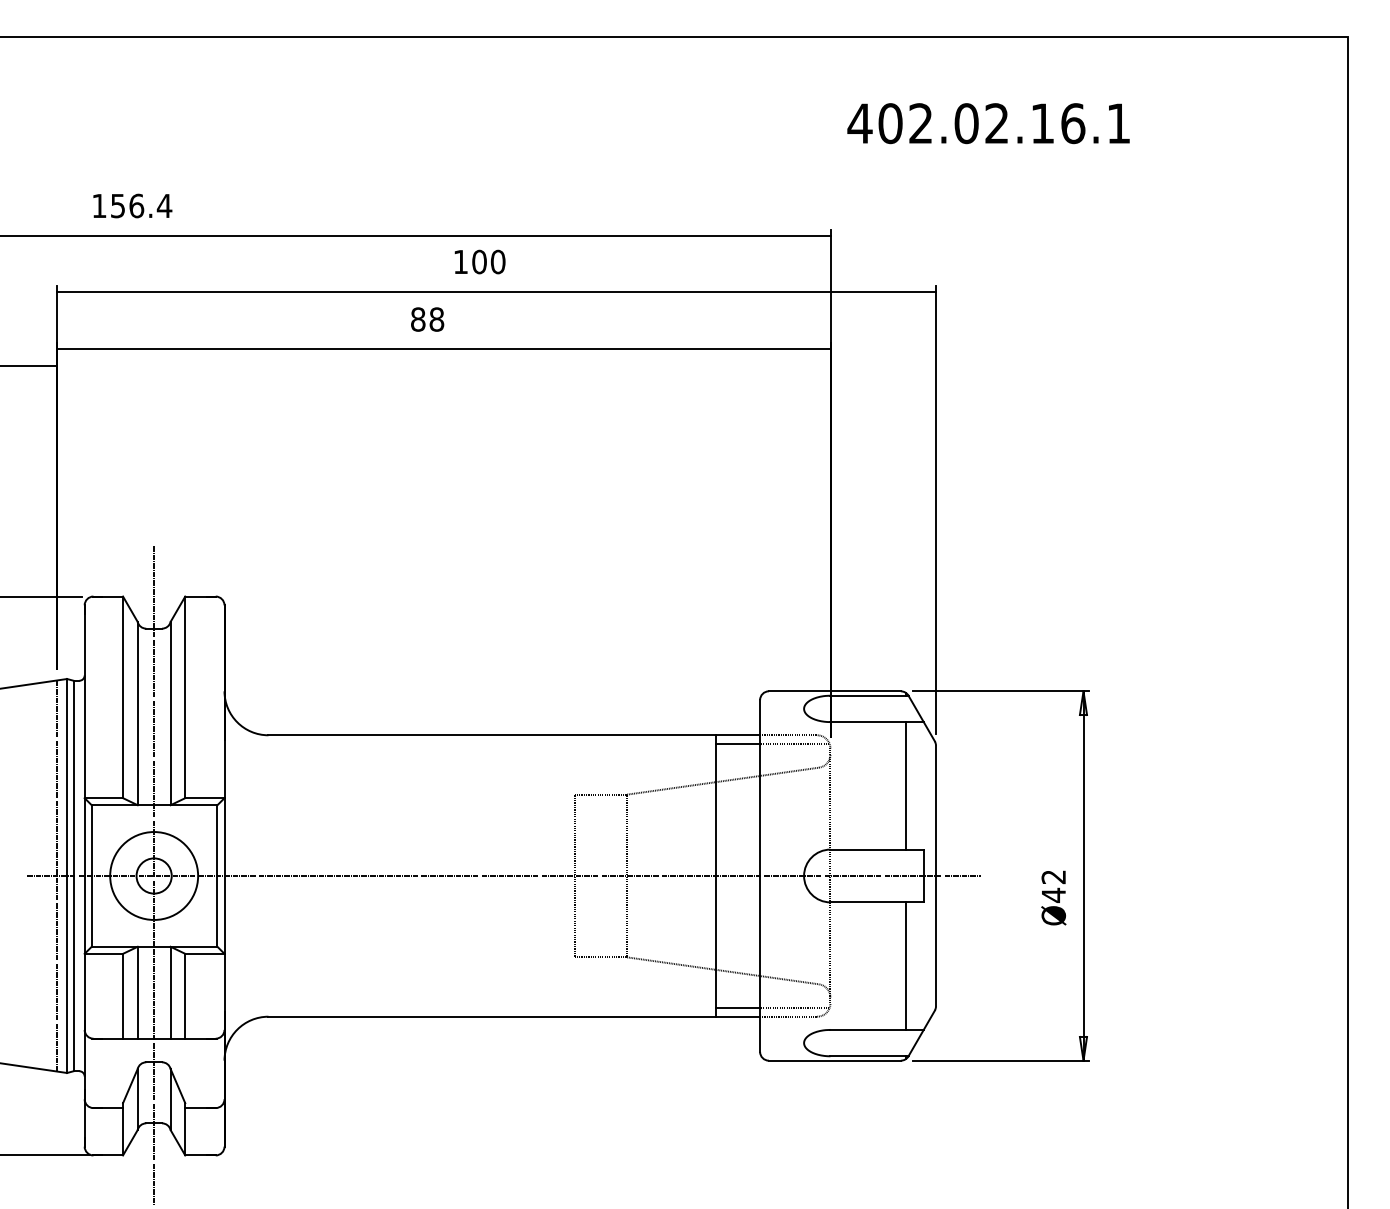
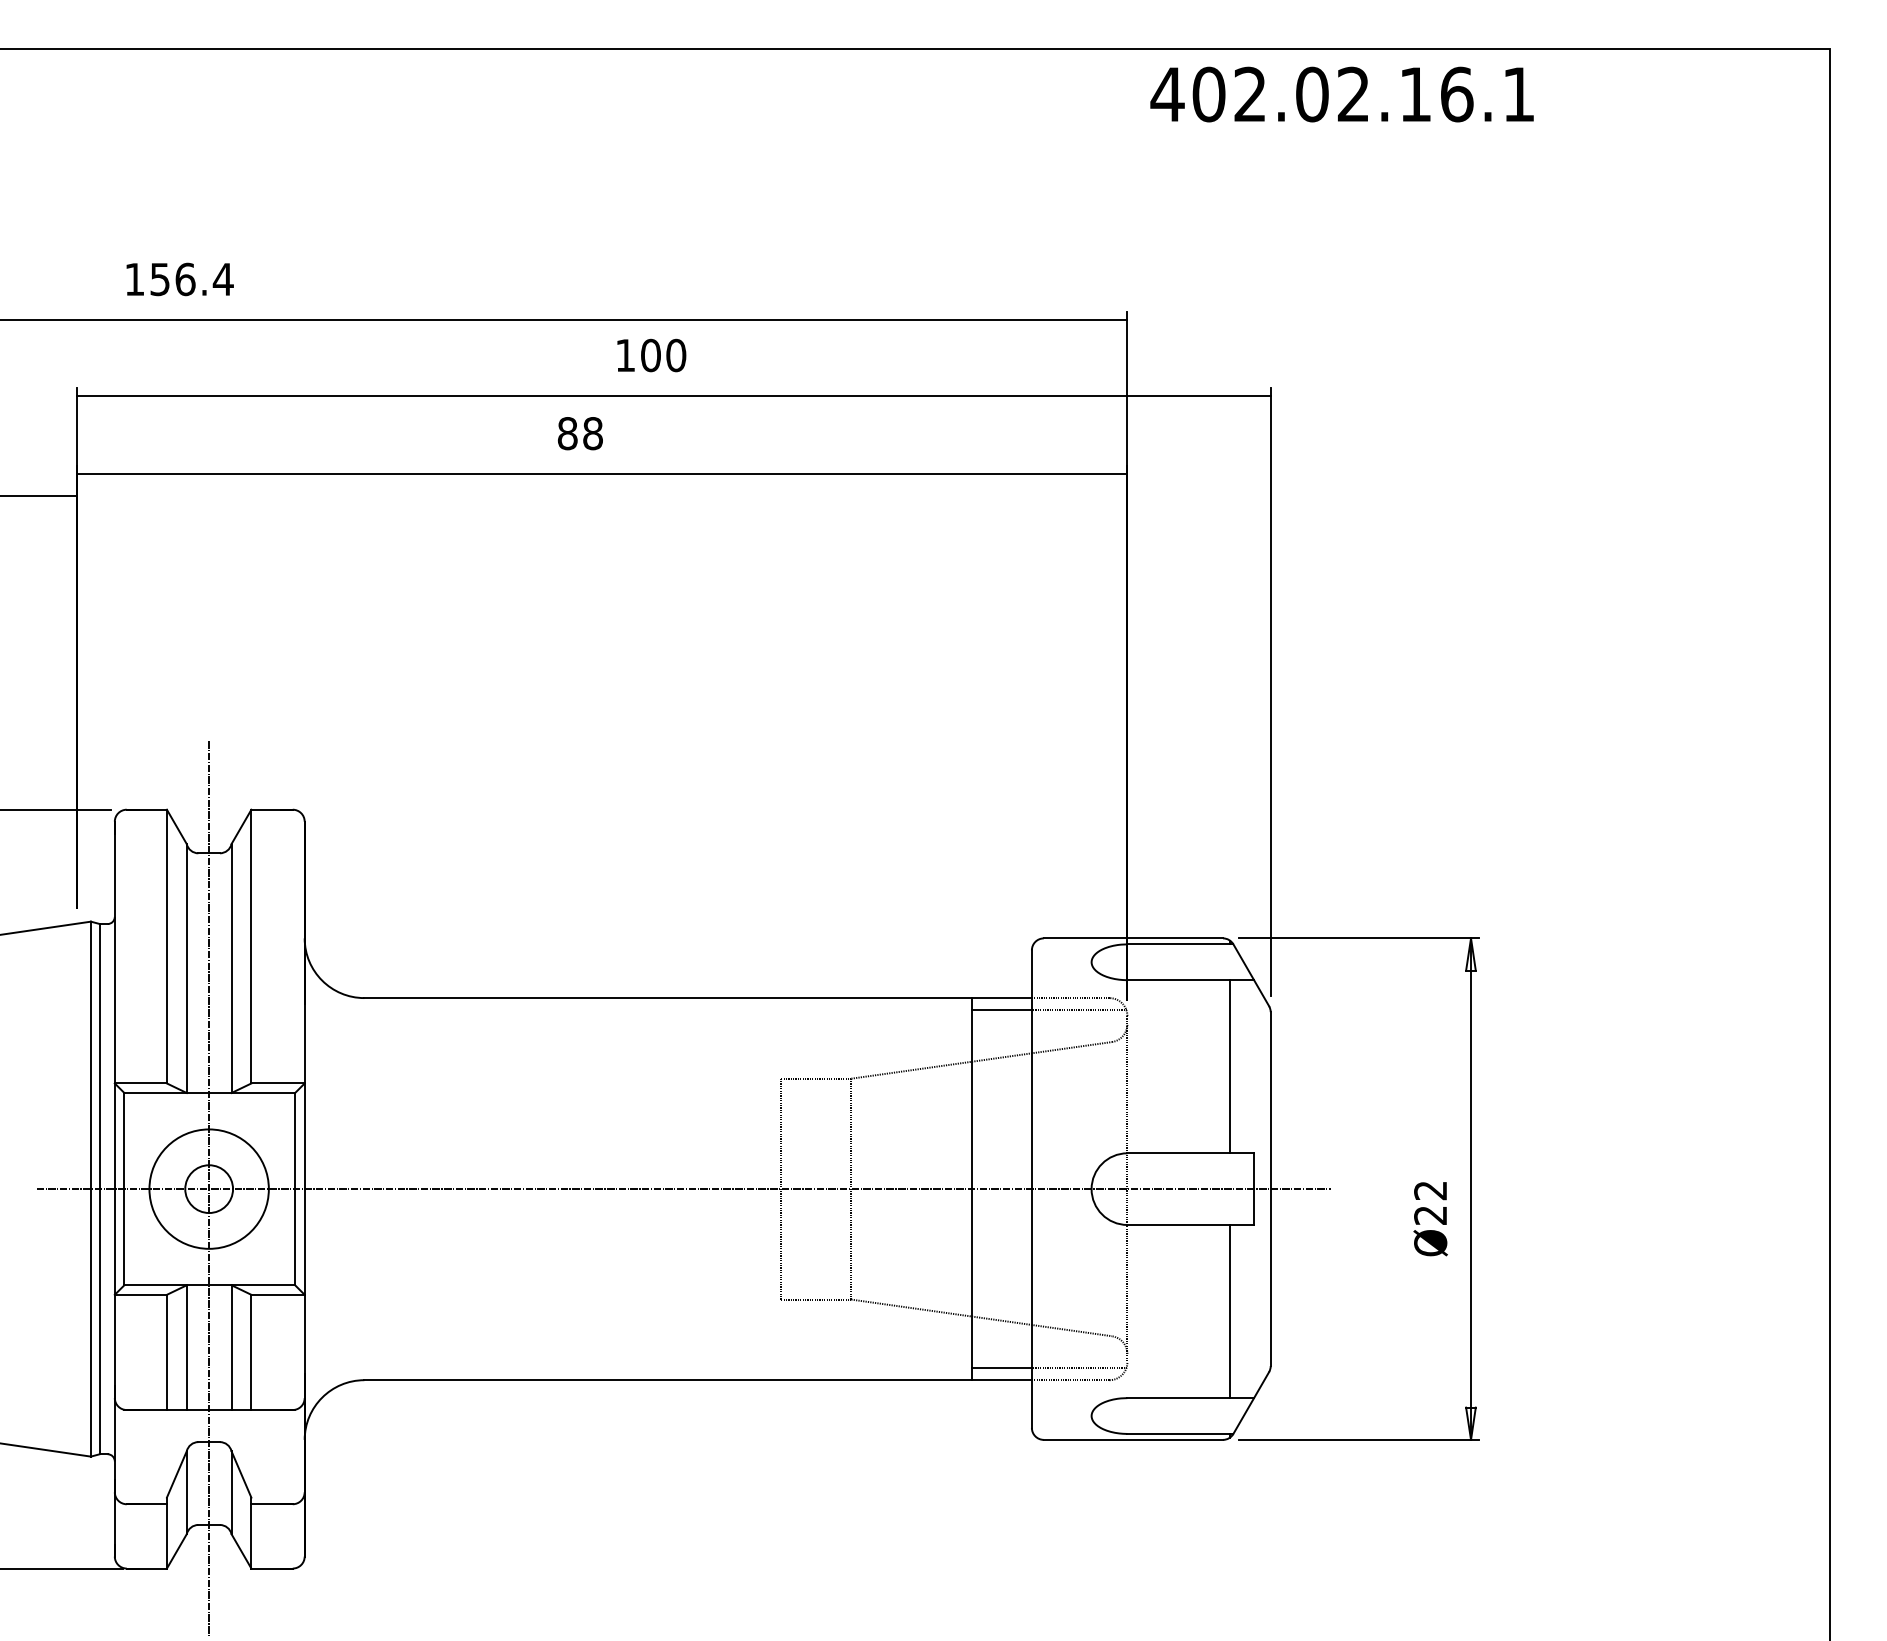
text: (988, 123) -> (1341, 94), moved
line: (56, 875) -> (76, 1188), removed
text: (1053, 895) -> (1430, 1215), Ø42 -> Ø22

